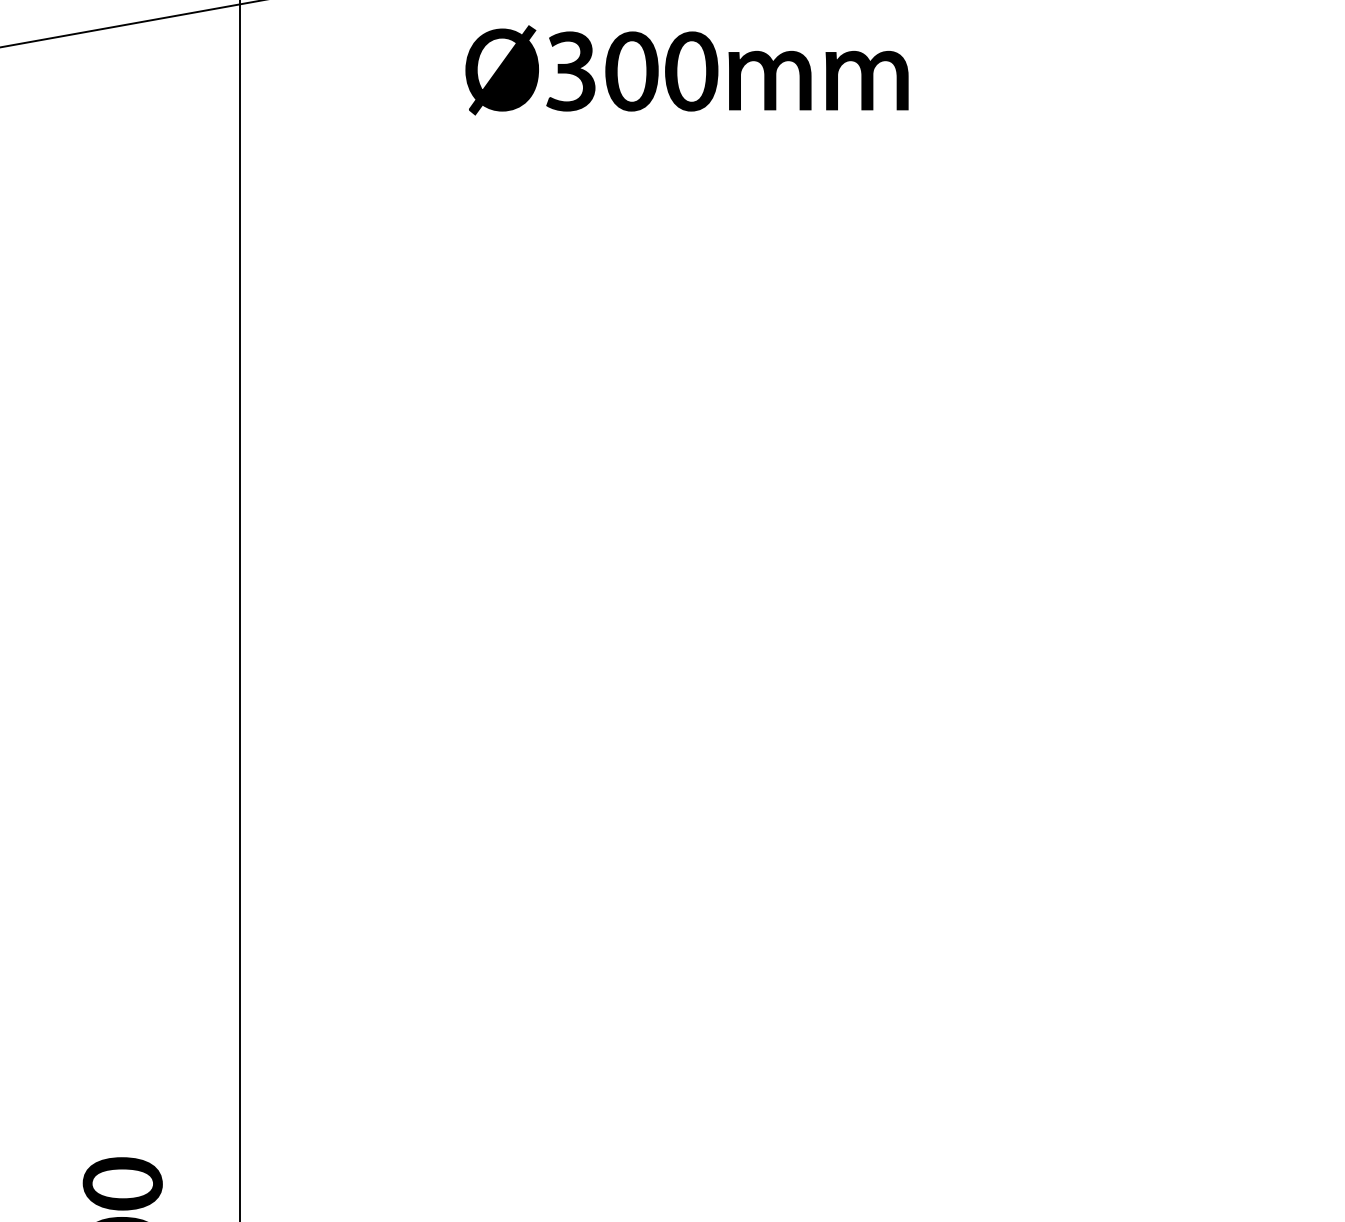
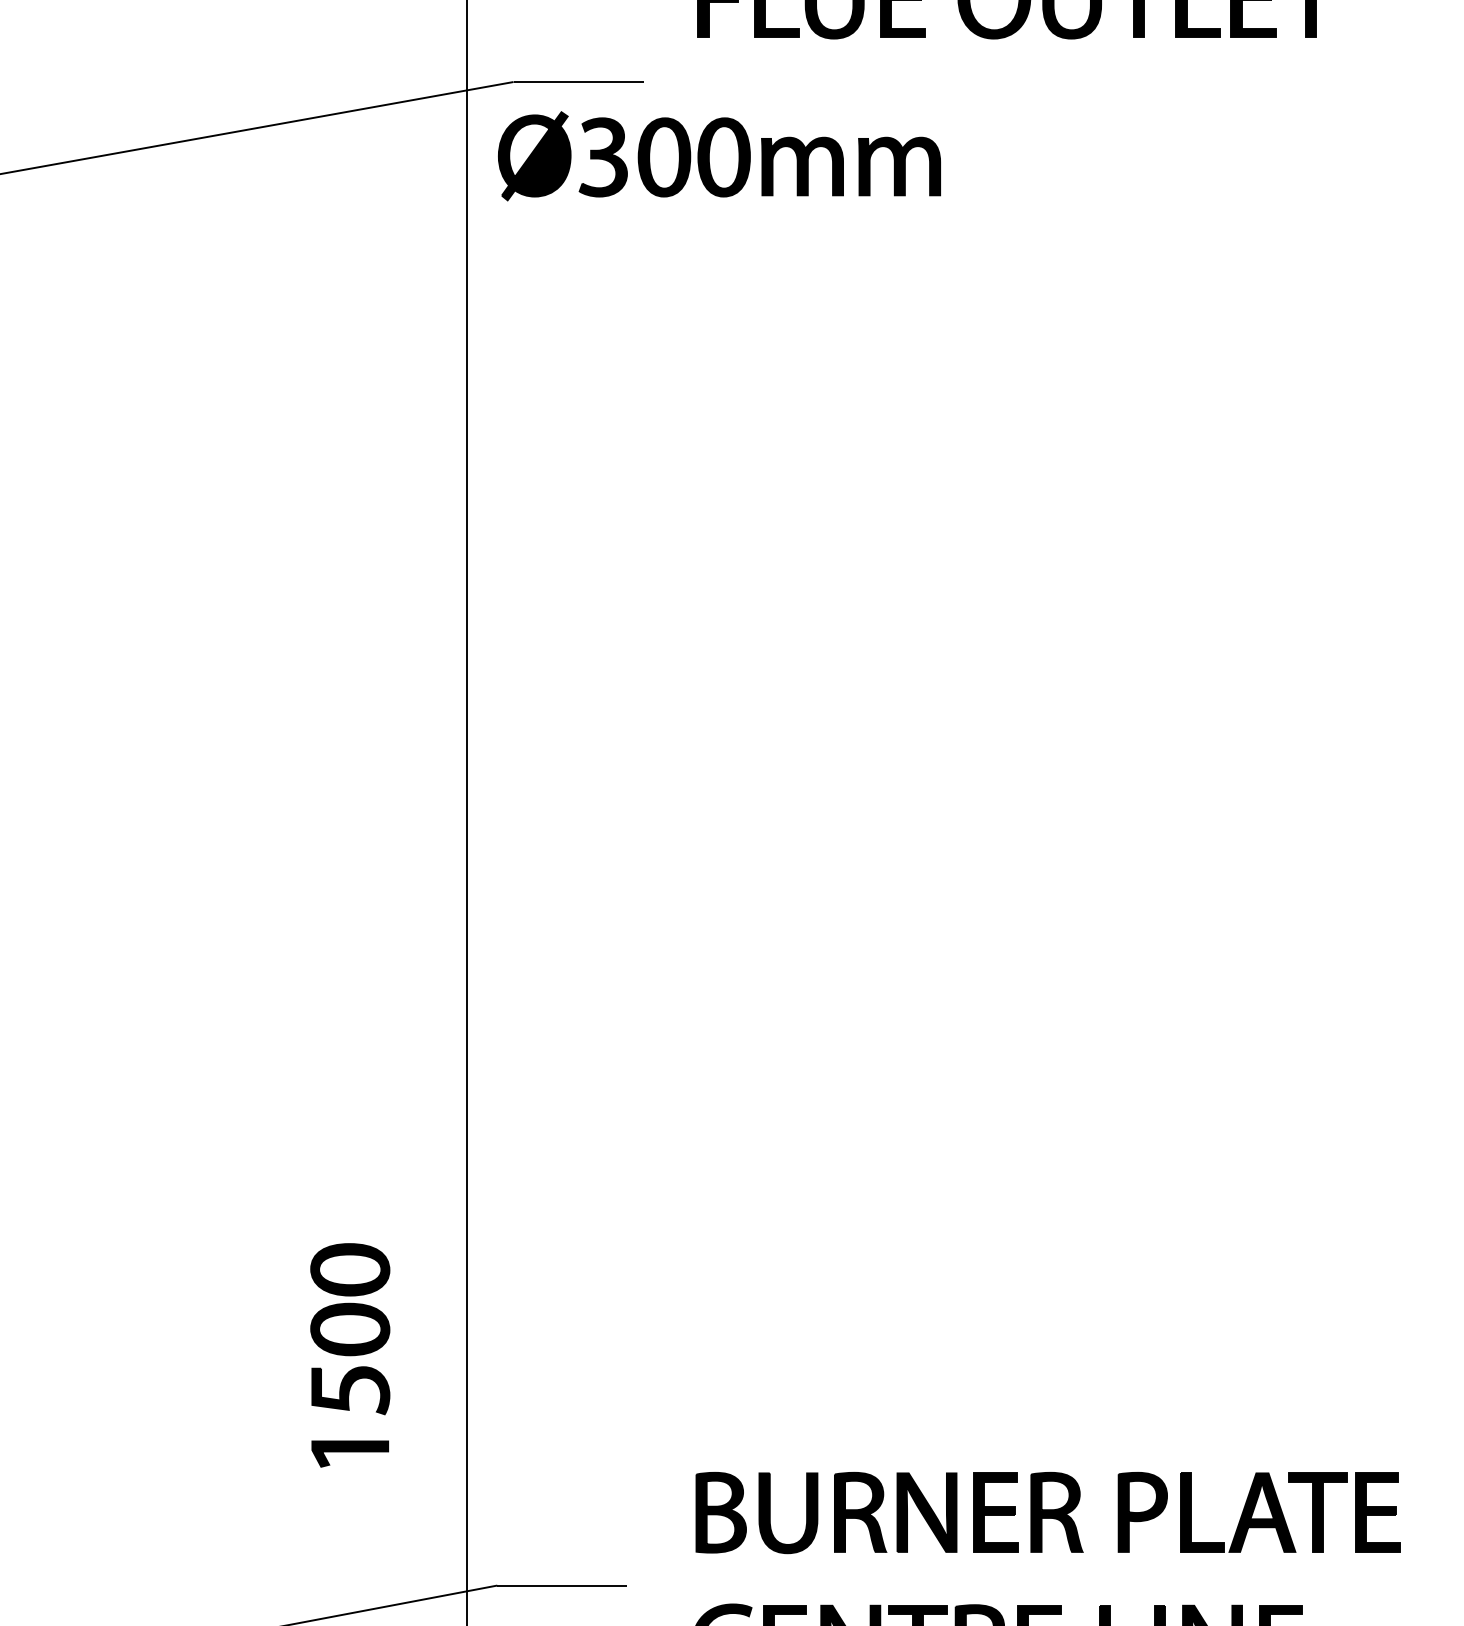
part: (687, 70) -> (719, 156), moved

